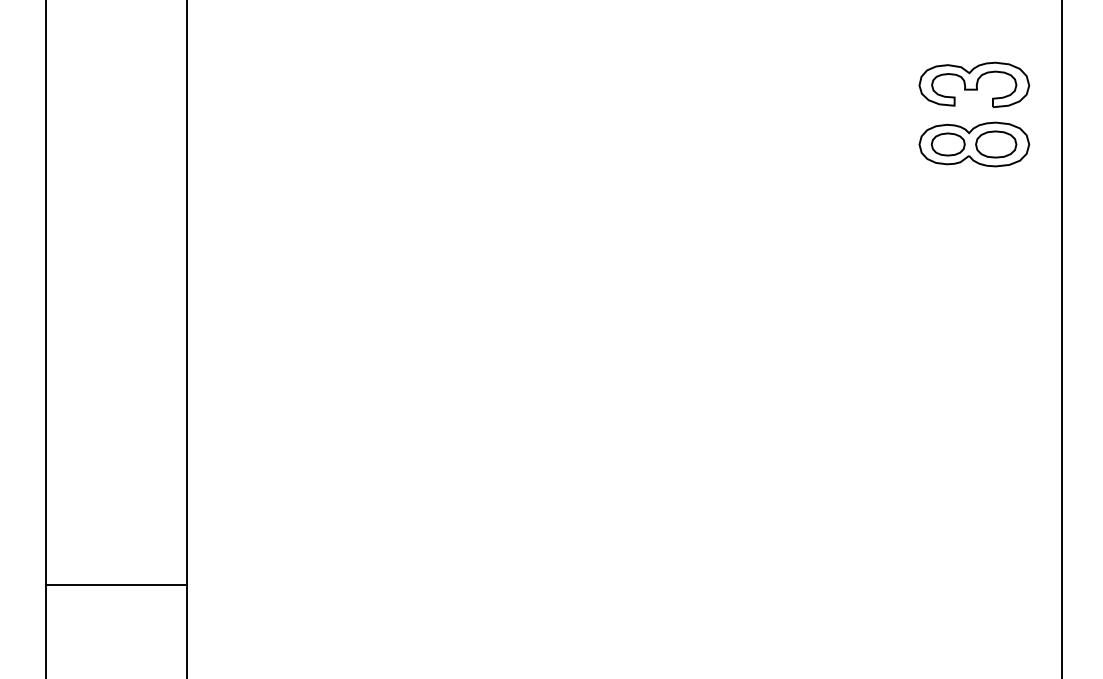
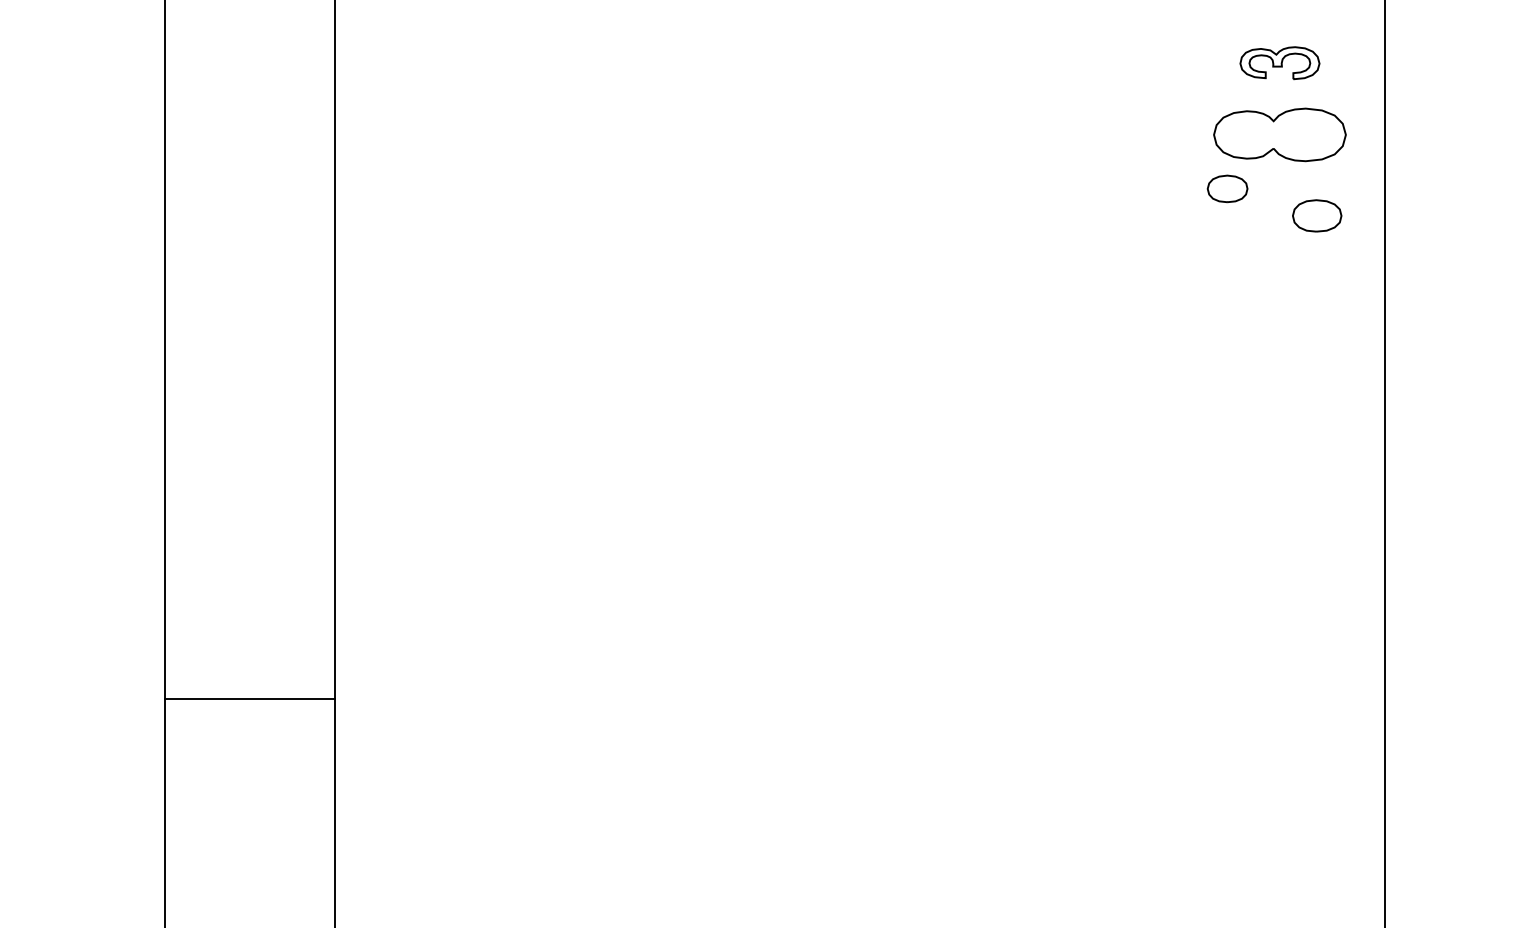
part: (973, 84) -> (1279, 62), size x0.6
part: (948, 144) -> (1227, 188), moved
part: (996, 144) -> (1317, 215), moved
line: (116, 585) -> (249, 698), moved

